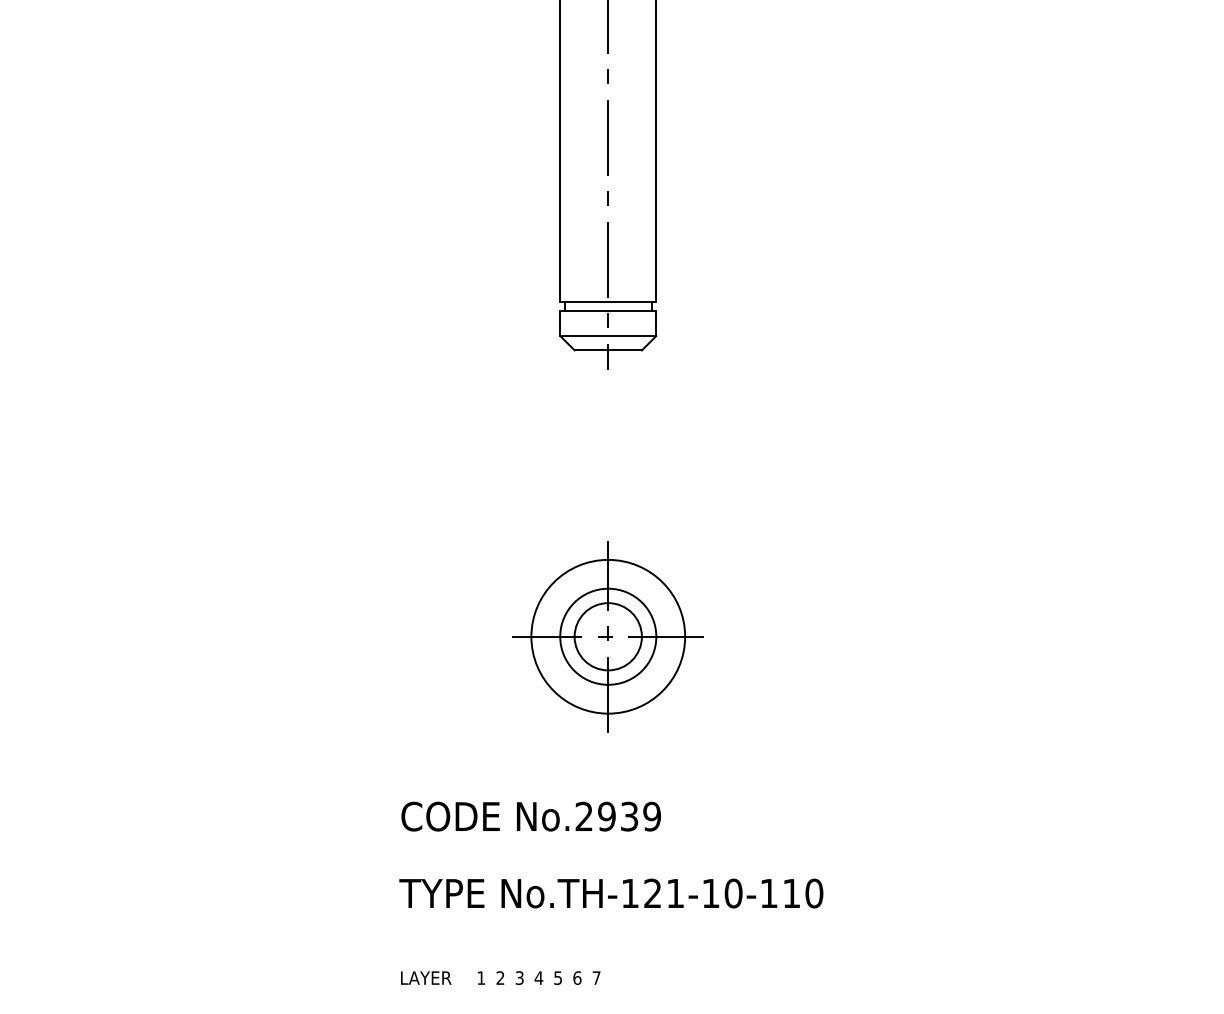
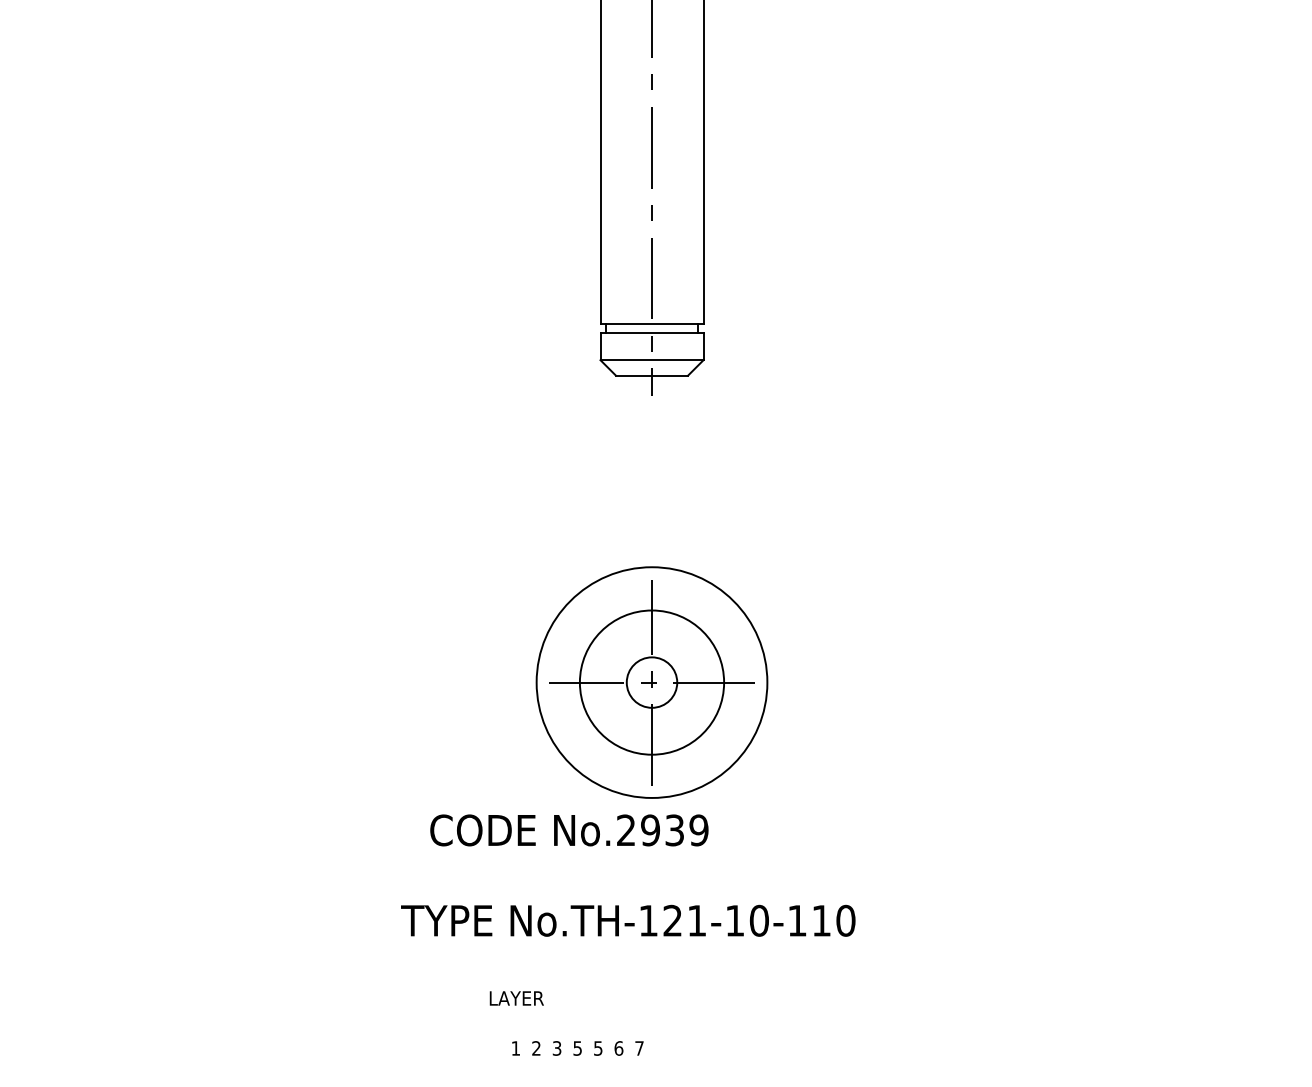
circle: (607, 636) -> (651, 682), size x0.7
circle: (607, 636) -> (651, 682), size x1.4
circle: (607, 636) -> (651, 682), size x1.4
text: (531, 816) -> (569, 830), moved
text: (611, 893) -> (628, 920), moved
text: (425, 978) -> (516, 998), moved
text: (538, 978) -> (577, 1048), 4 -> 5

